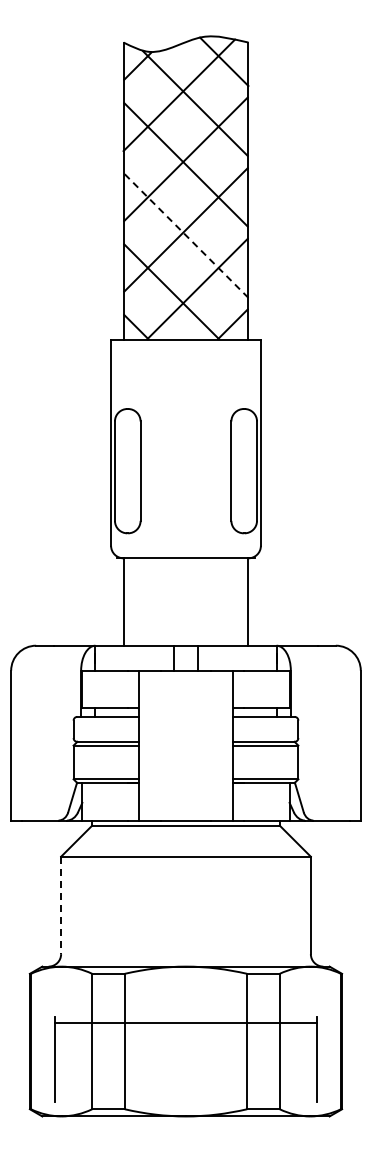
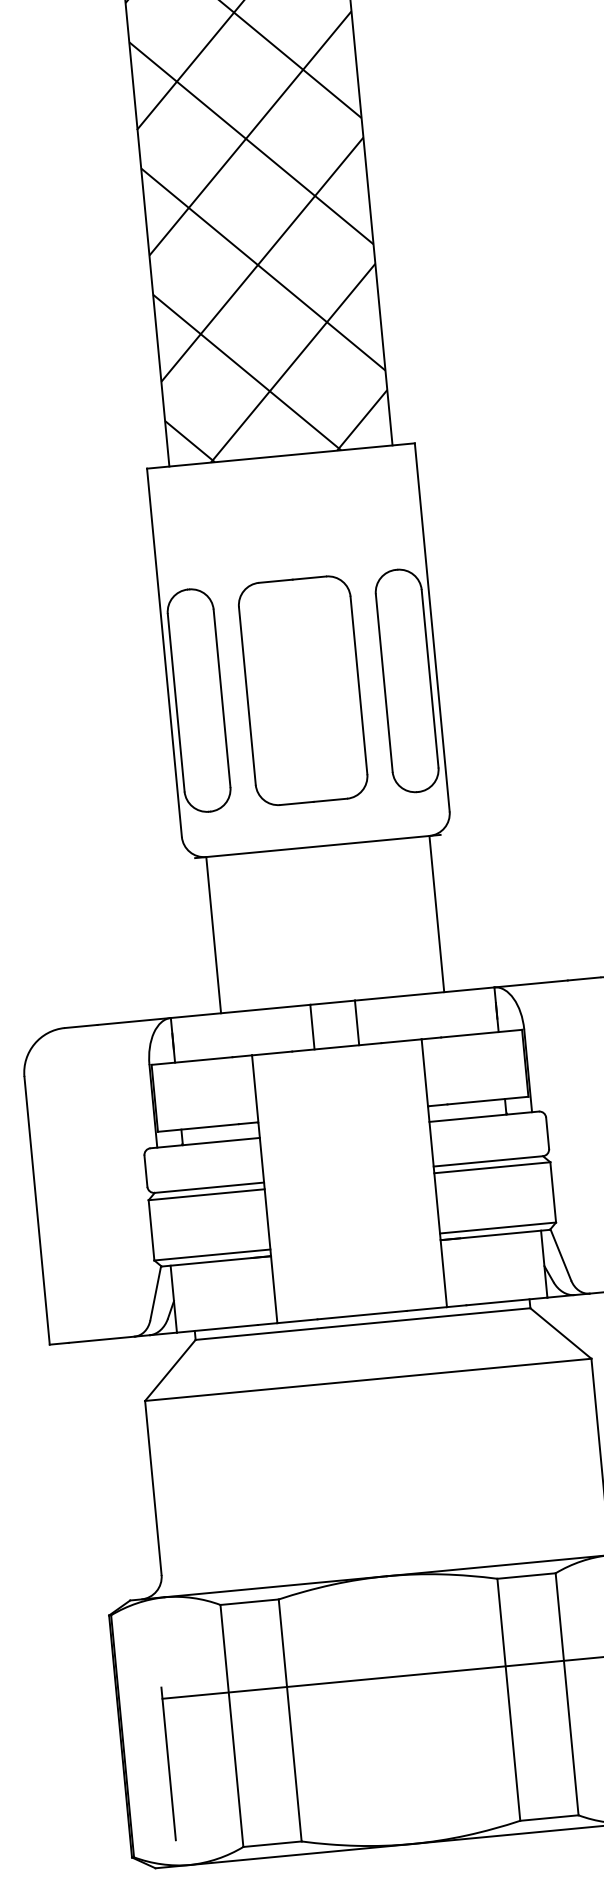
line: (185, 235) -> (262, 269), dashed -> solid
part: (185, 471) -> (302, 691), added
line: (61, 905) -> (154, 1488), dashed -> solid

